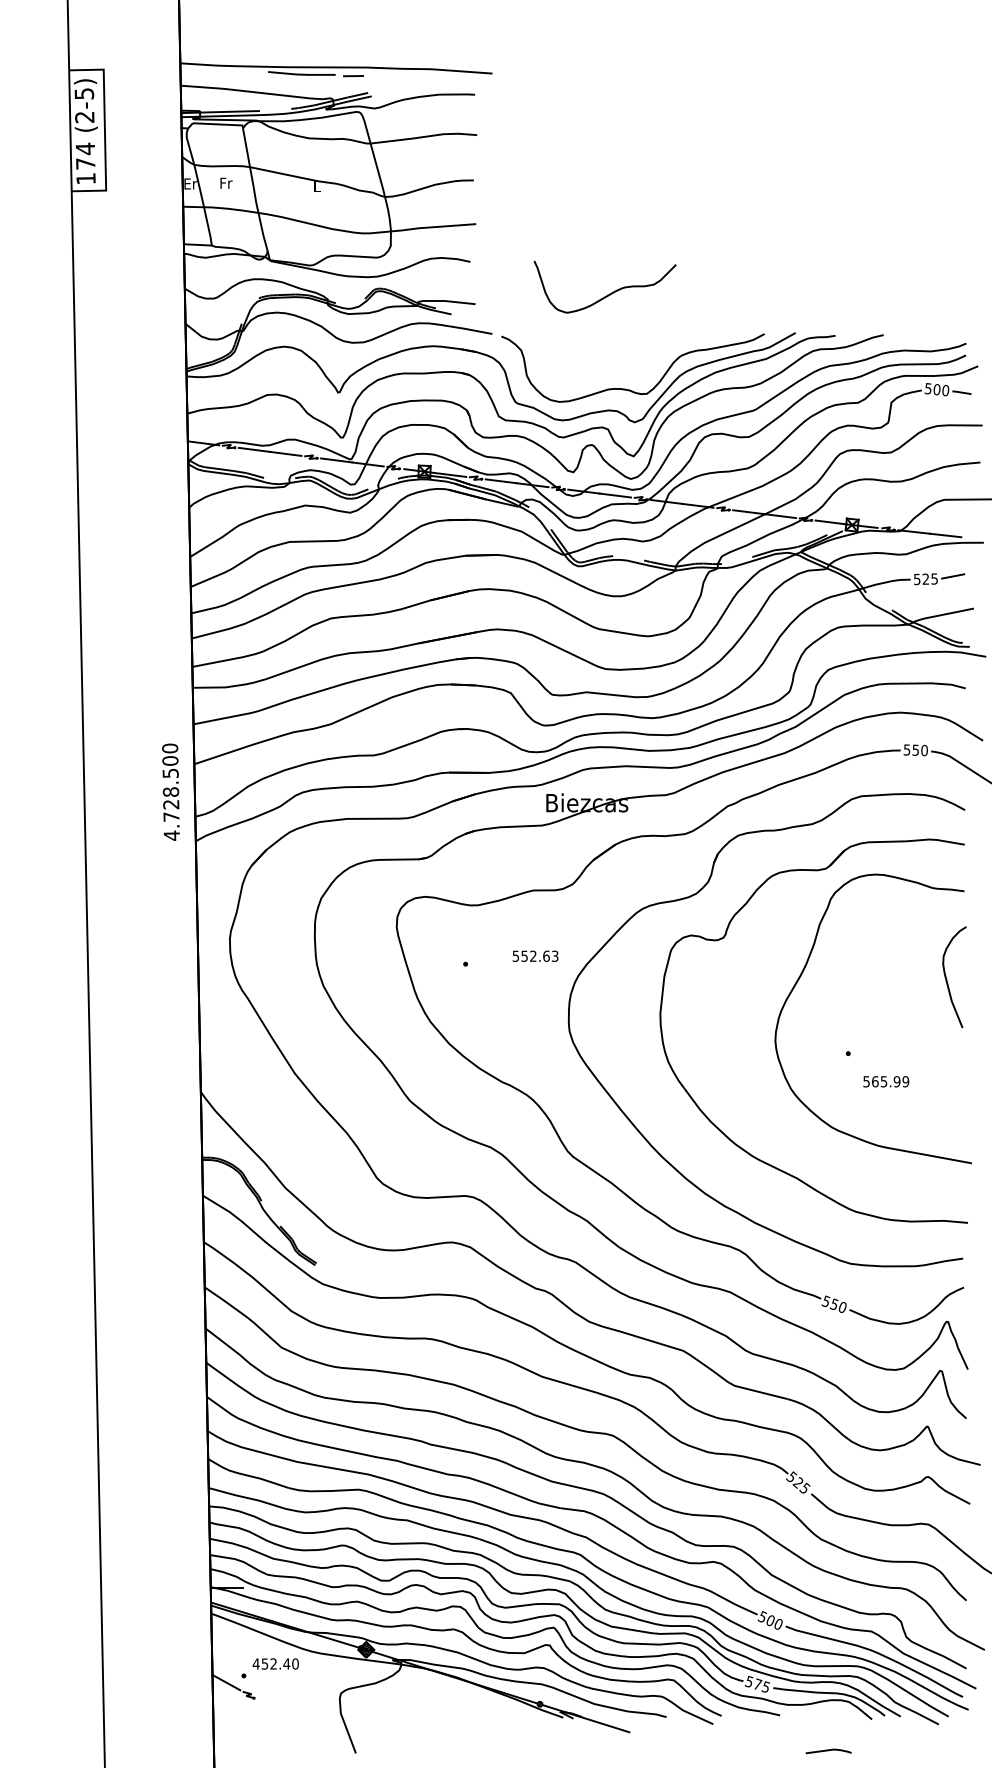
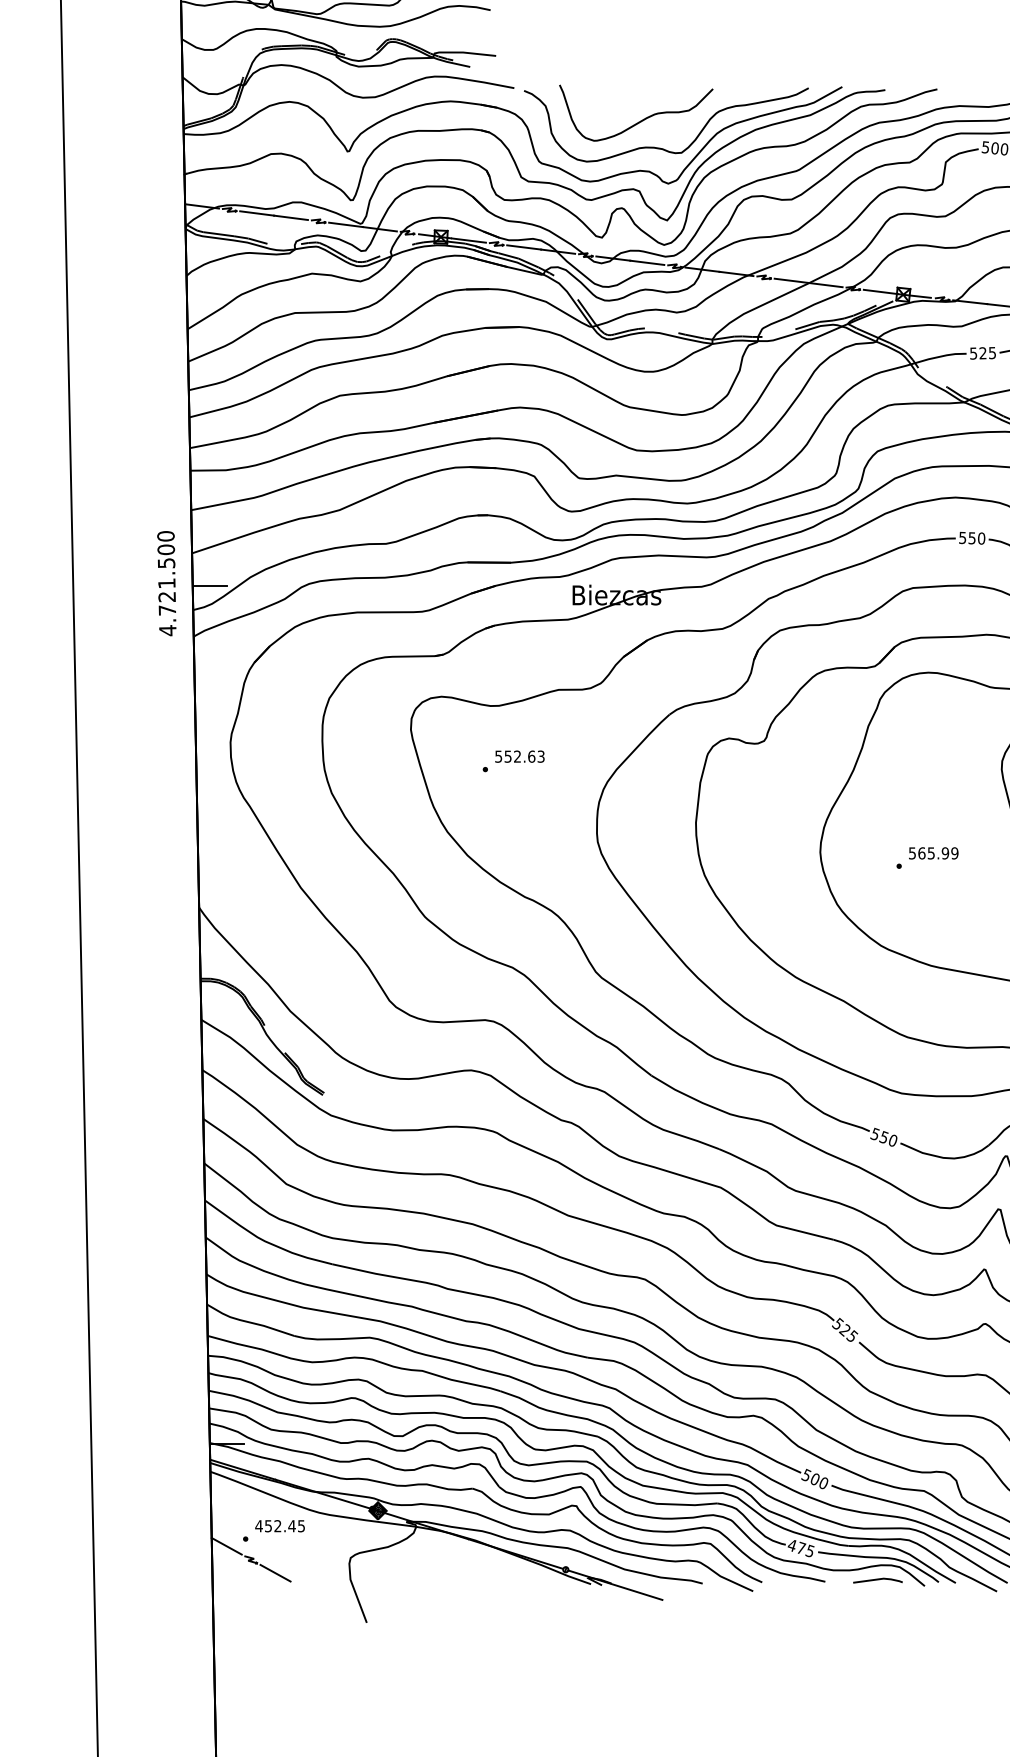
curve: (607, 294) -> (638, 121), moved
text: (170, 791) -> (166, 582), 4.728.500 -> 4.721.500
line: (210, 794) -> (209, 586), added
text: (535, 955) -> (519, 755), moved
text: (886, 1081) -> (933, 853), moved
text: (295, 1663) -> (301, 1525), 452.40 -> 452.45
text: (748, 1681) -> (791, 1545), 575 -> 475
line: (271, 1707) -> (275, 1573), added
line: (828, 1751) -> (877, 1580), moved

